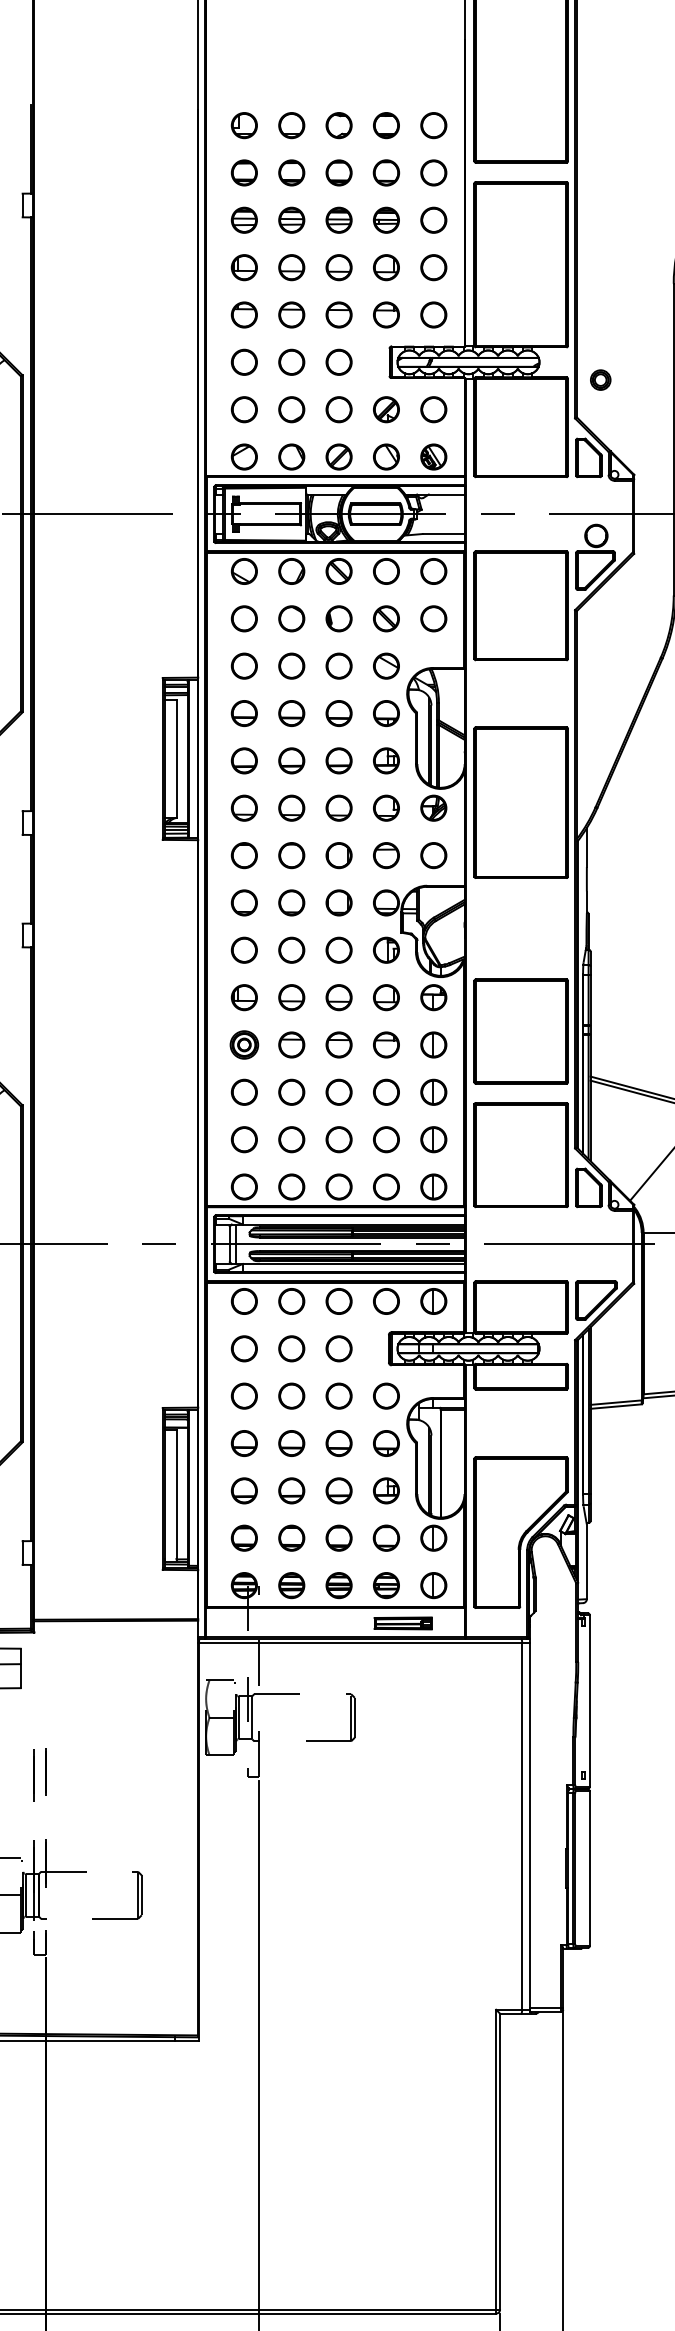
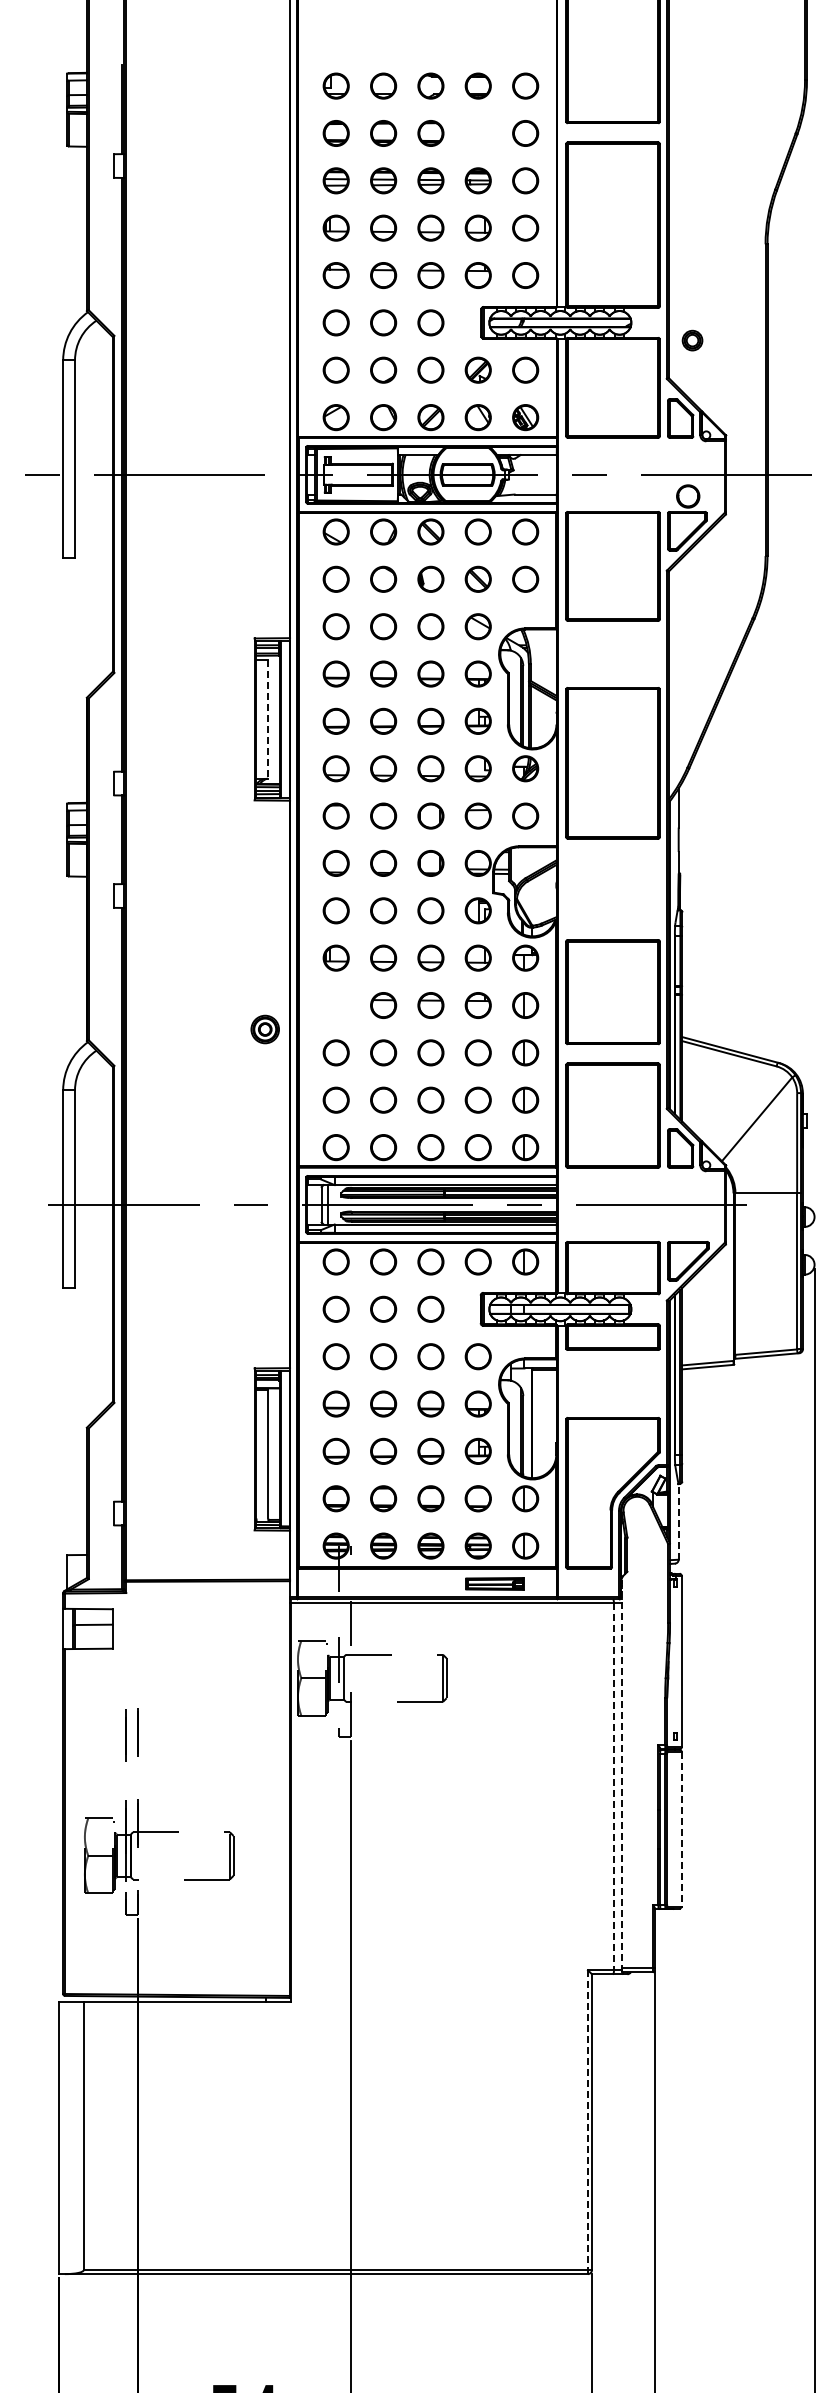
part: (385, 172) -> (477, 133), removed
line: (176, 758) -> (268, 719), solid -> dashed
part: (243, 1044) -> (264, 1029), moved
line: (586, 1560) -> (678, 1521), solid -> dashed
line: (529, 1814) -> (621, 1775), solid -> dashed
line: (522, 1826) -> (614, 1787), solid -> dashed
line: (589, 1868) -> (681, 1829), solid -> dashed
line: (495, 2161) -> (587, 2122), solid -> dashed

